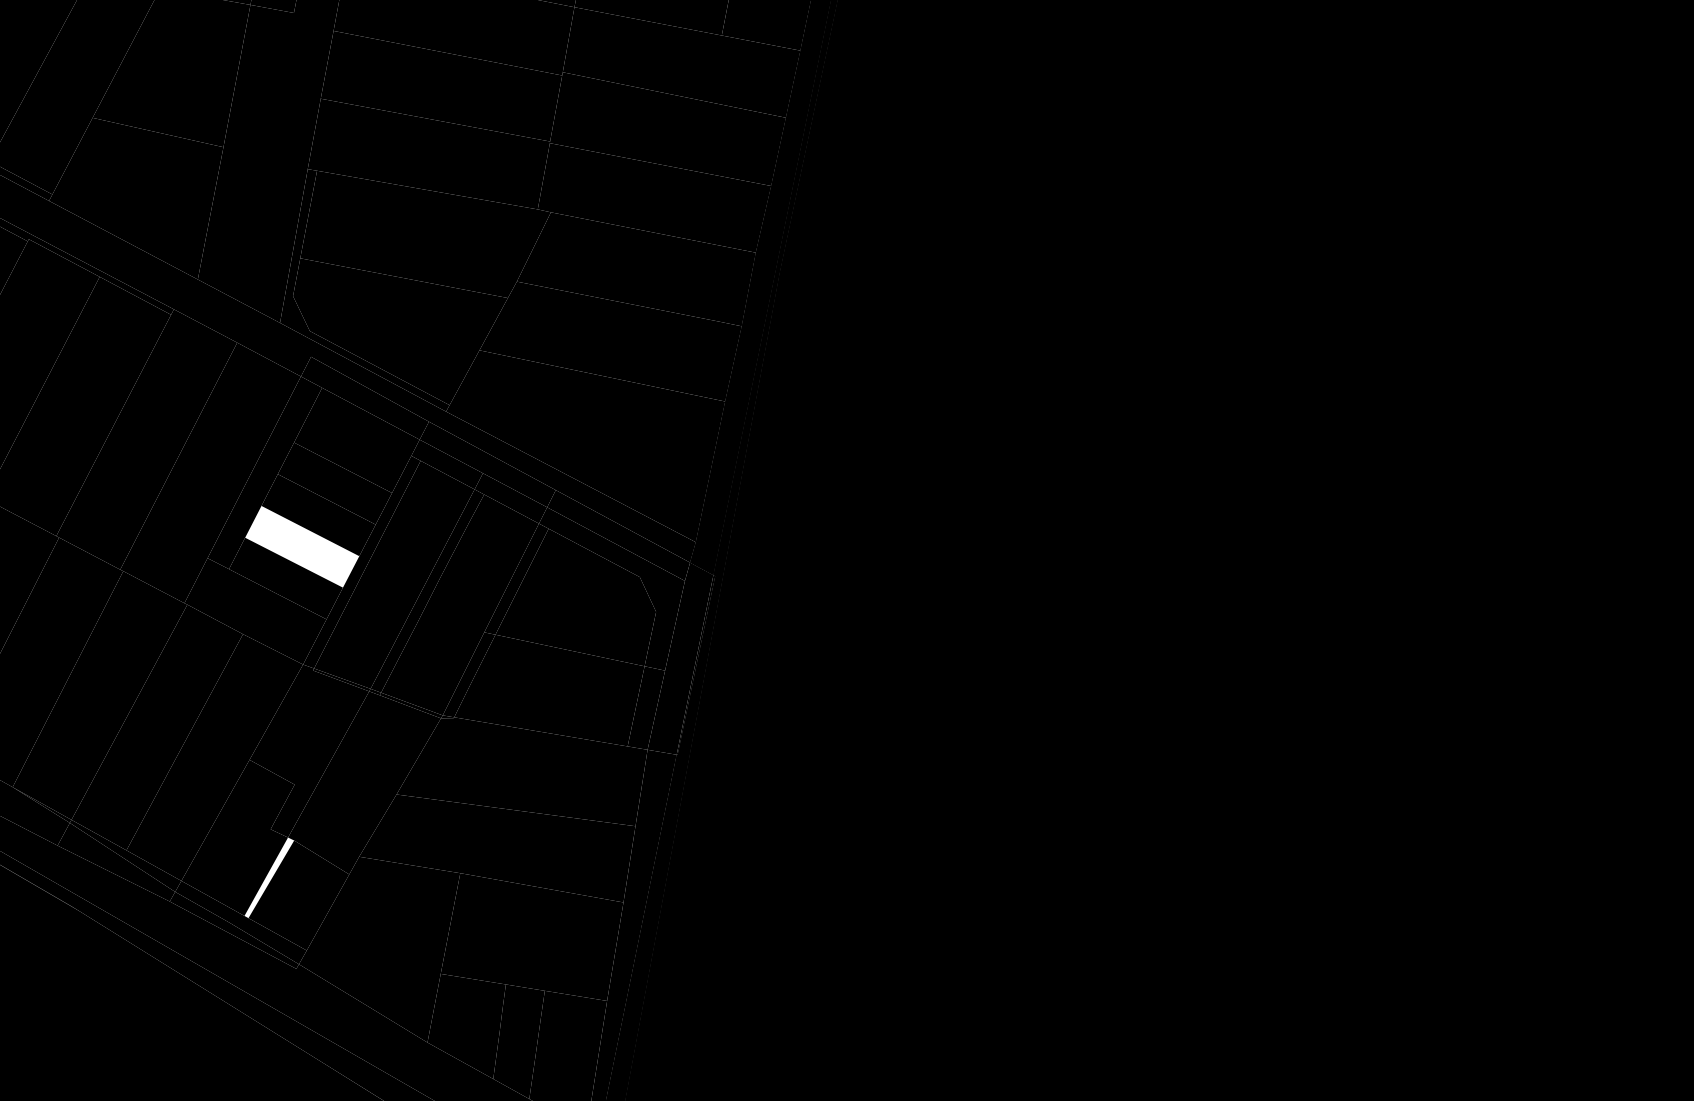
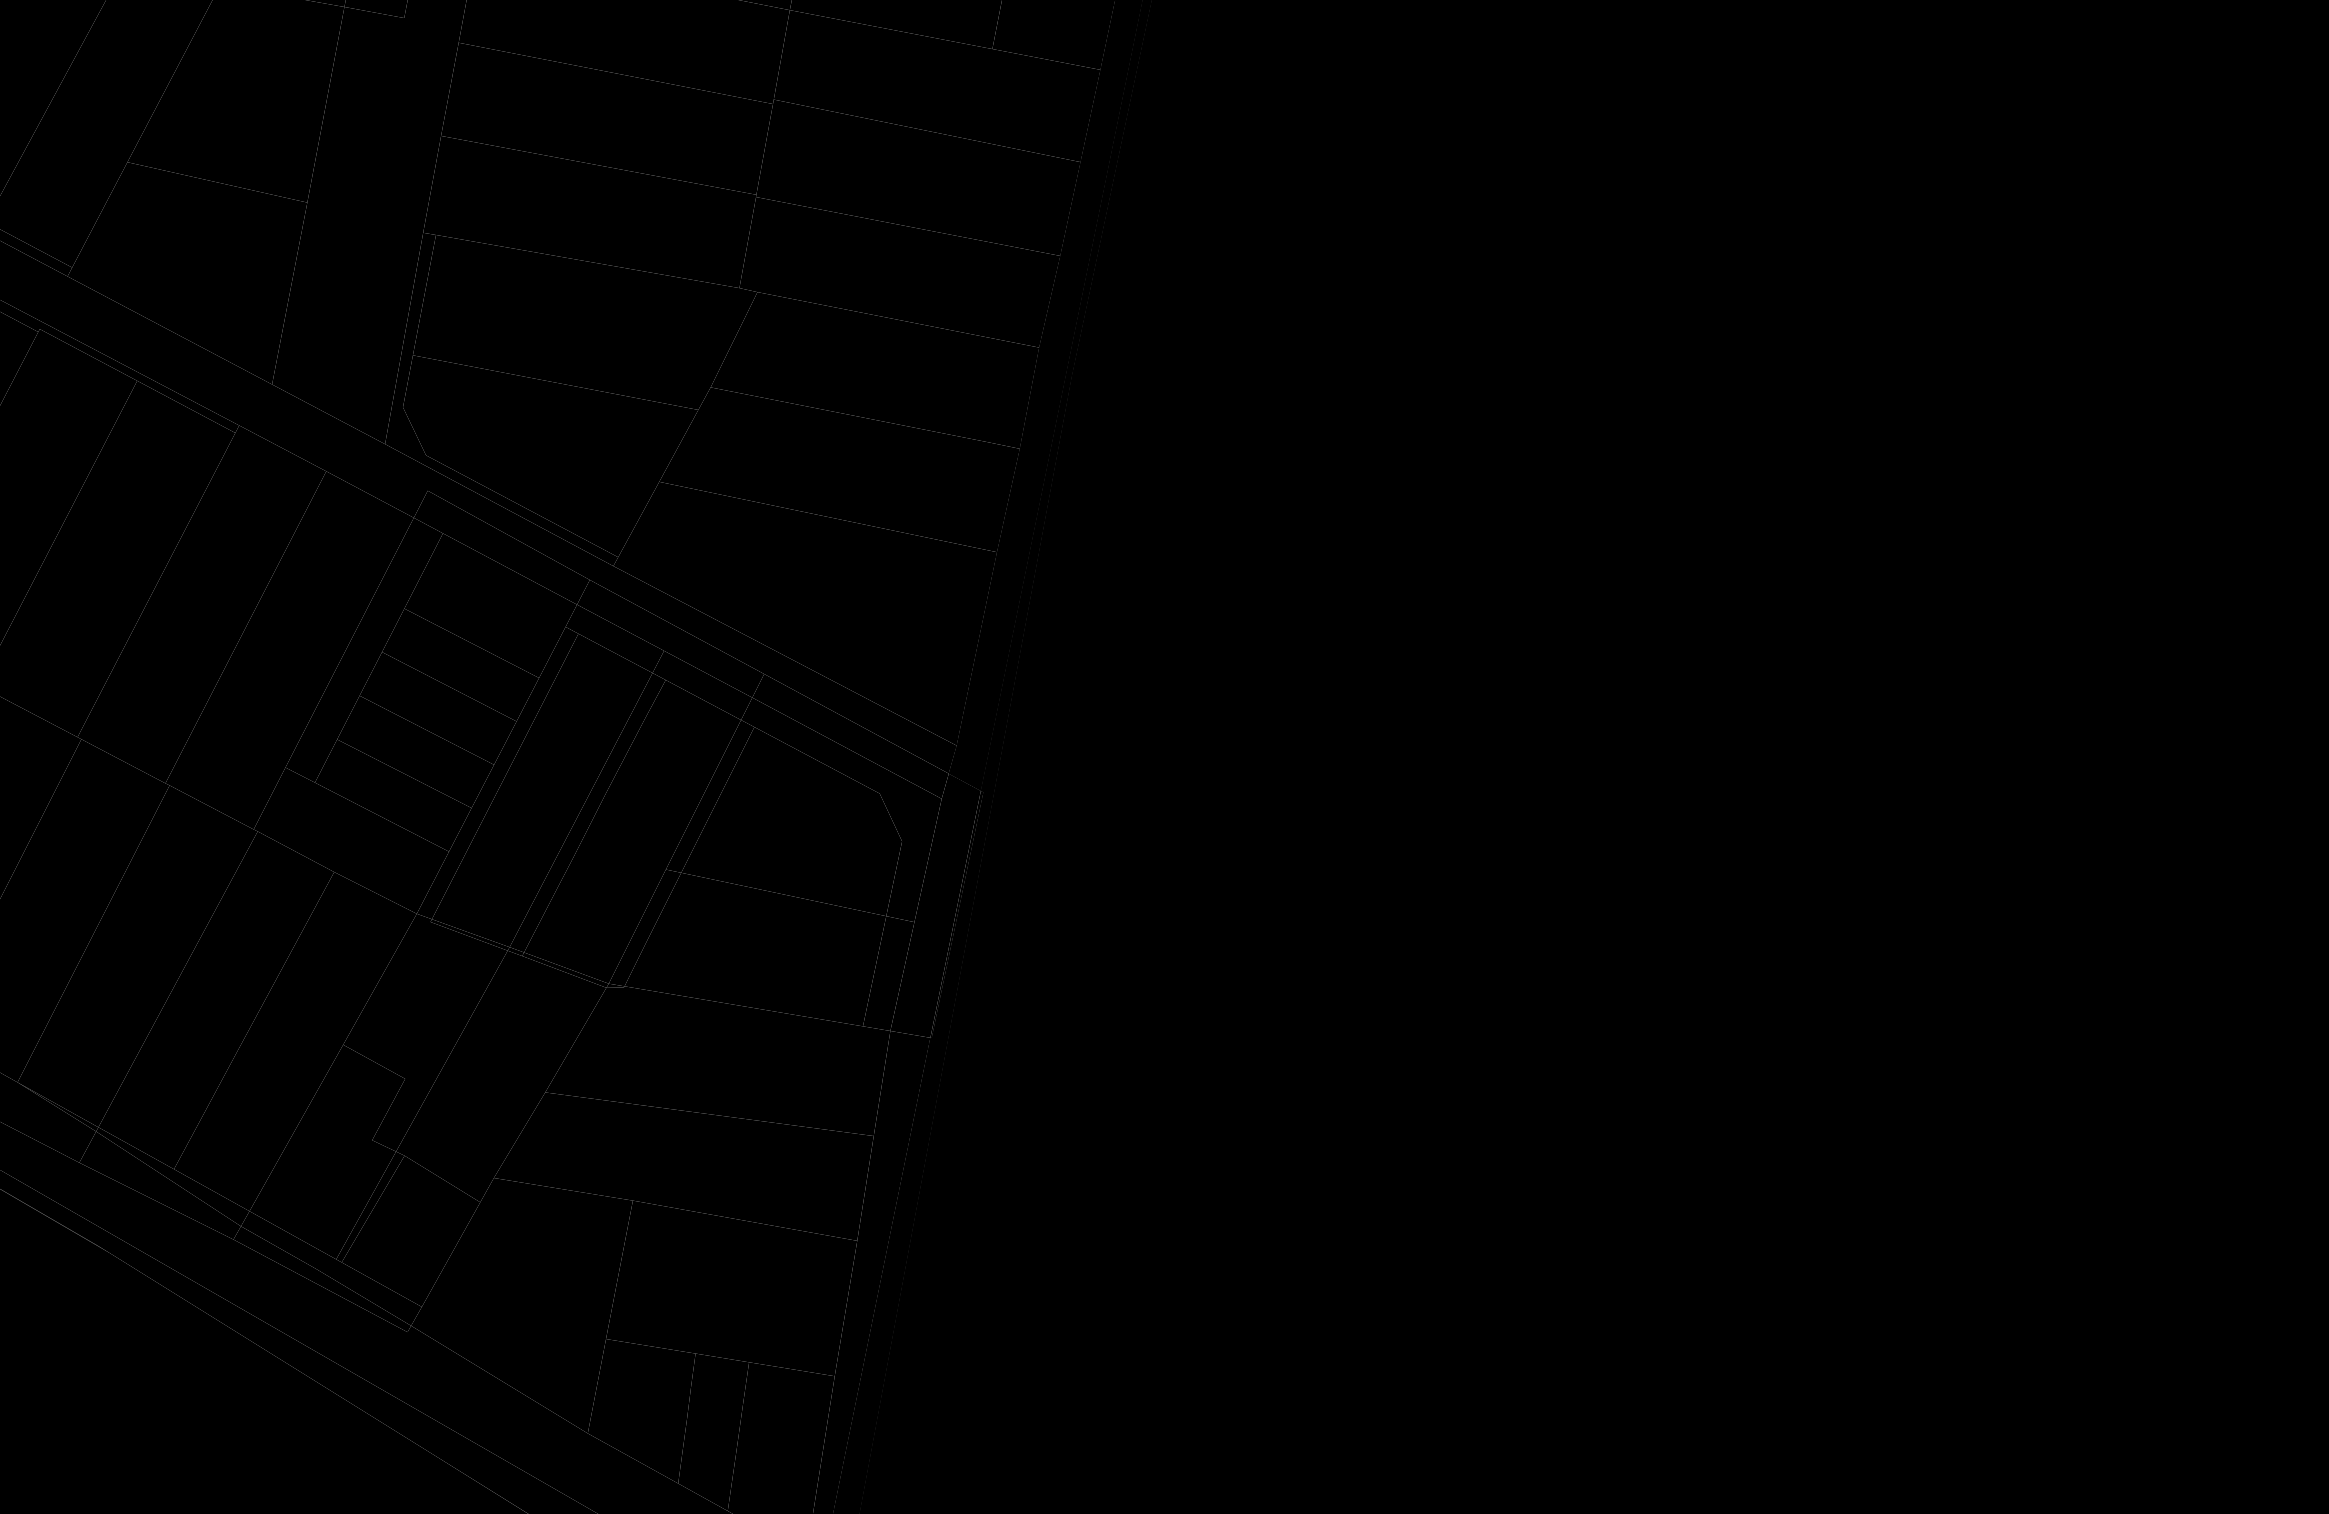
fill: (302, 546) -> (415, 751), added
fill: (269, 877) -> (370, 1206), added

